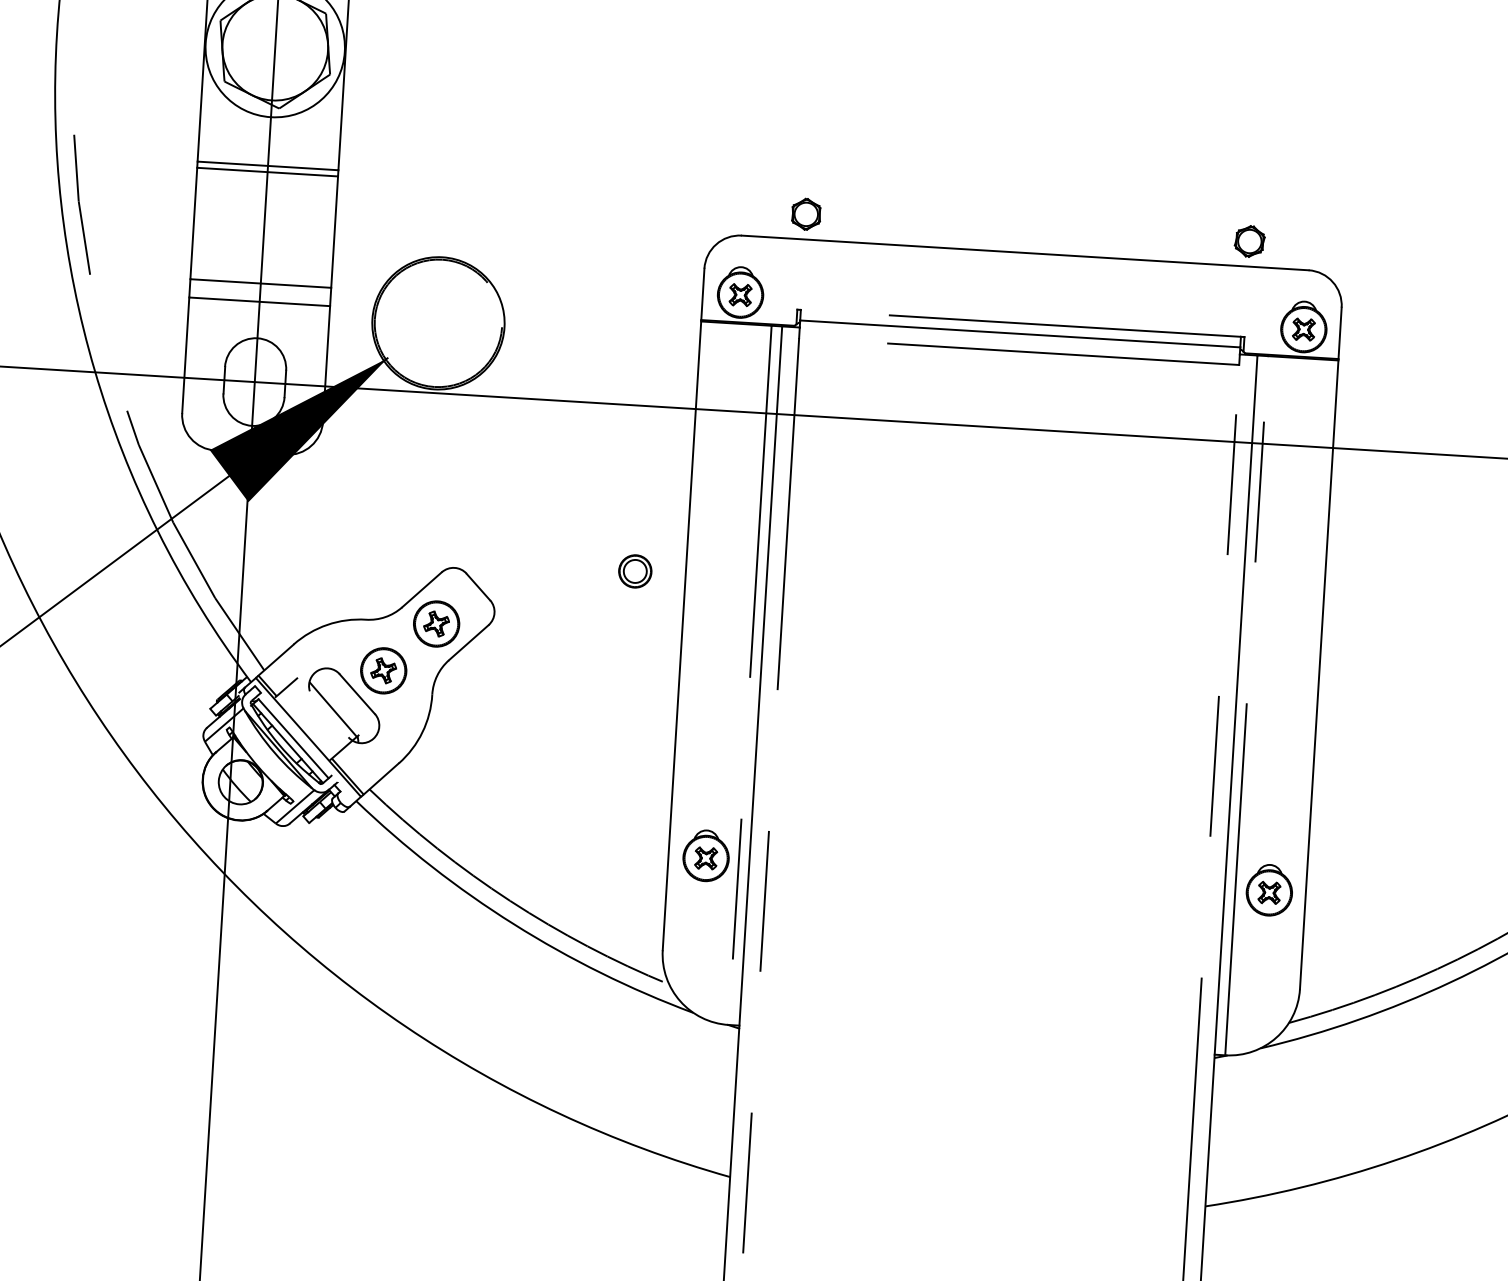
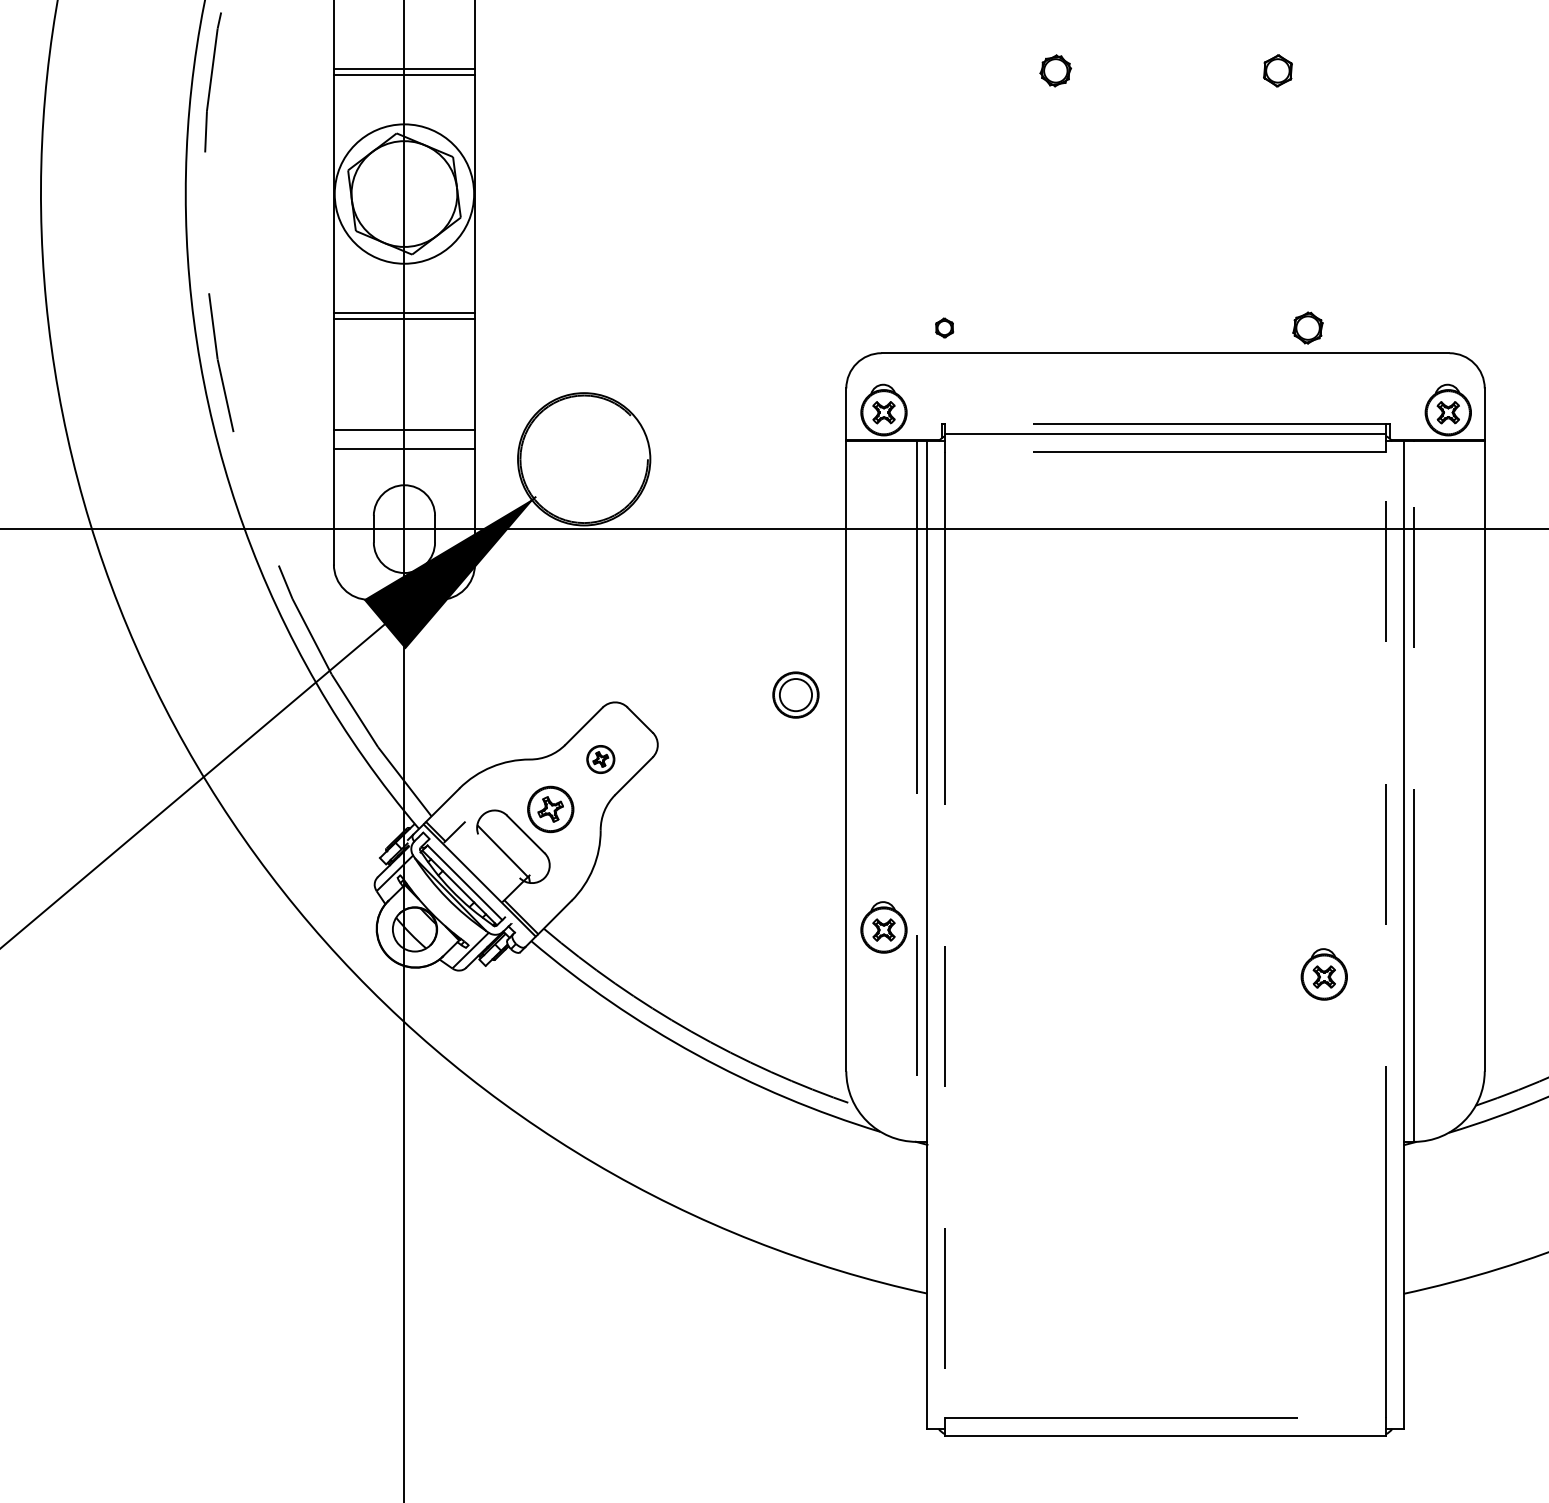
part: (806, 213) -> (944, 327), size x0.6
part: (1249, 240) -> (1307, 327), moved
part: (635, 571) -> (795, 694), size x1.4
part: (436, 623) -> (600, 759), size x0.6
part: (705, 855) -> (883, 927), moved
part: (1268, 890) -> (1323, 974), moved

